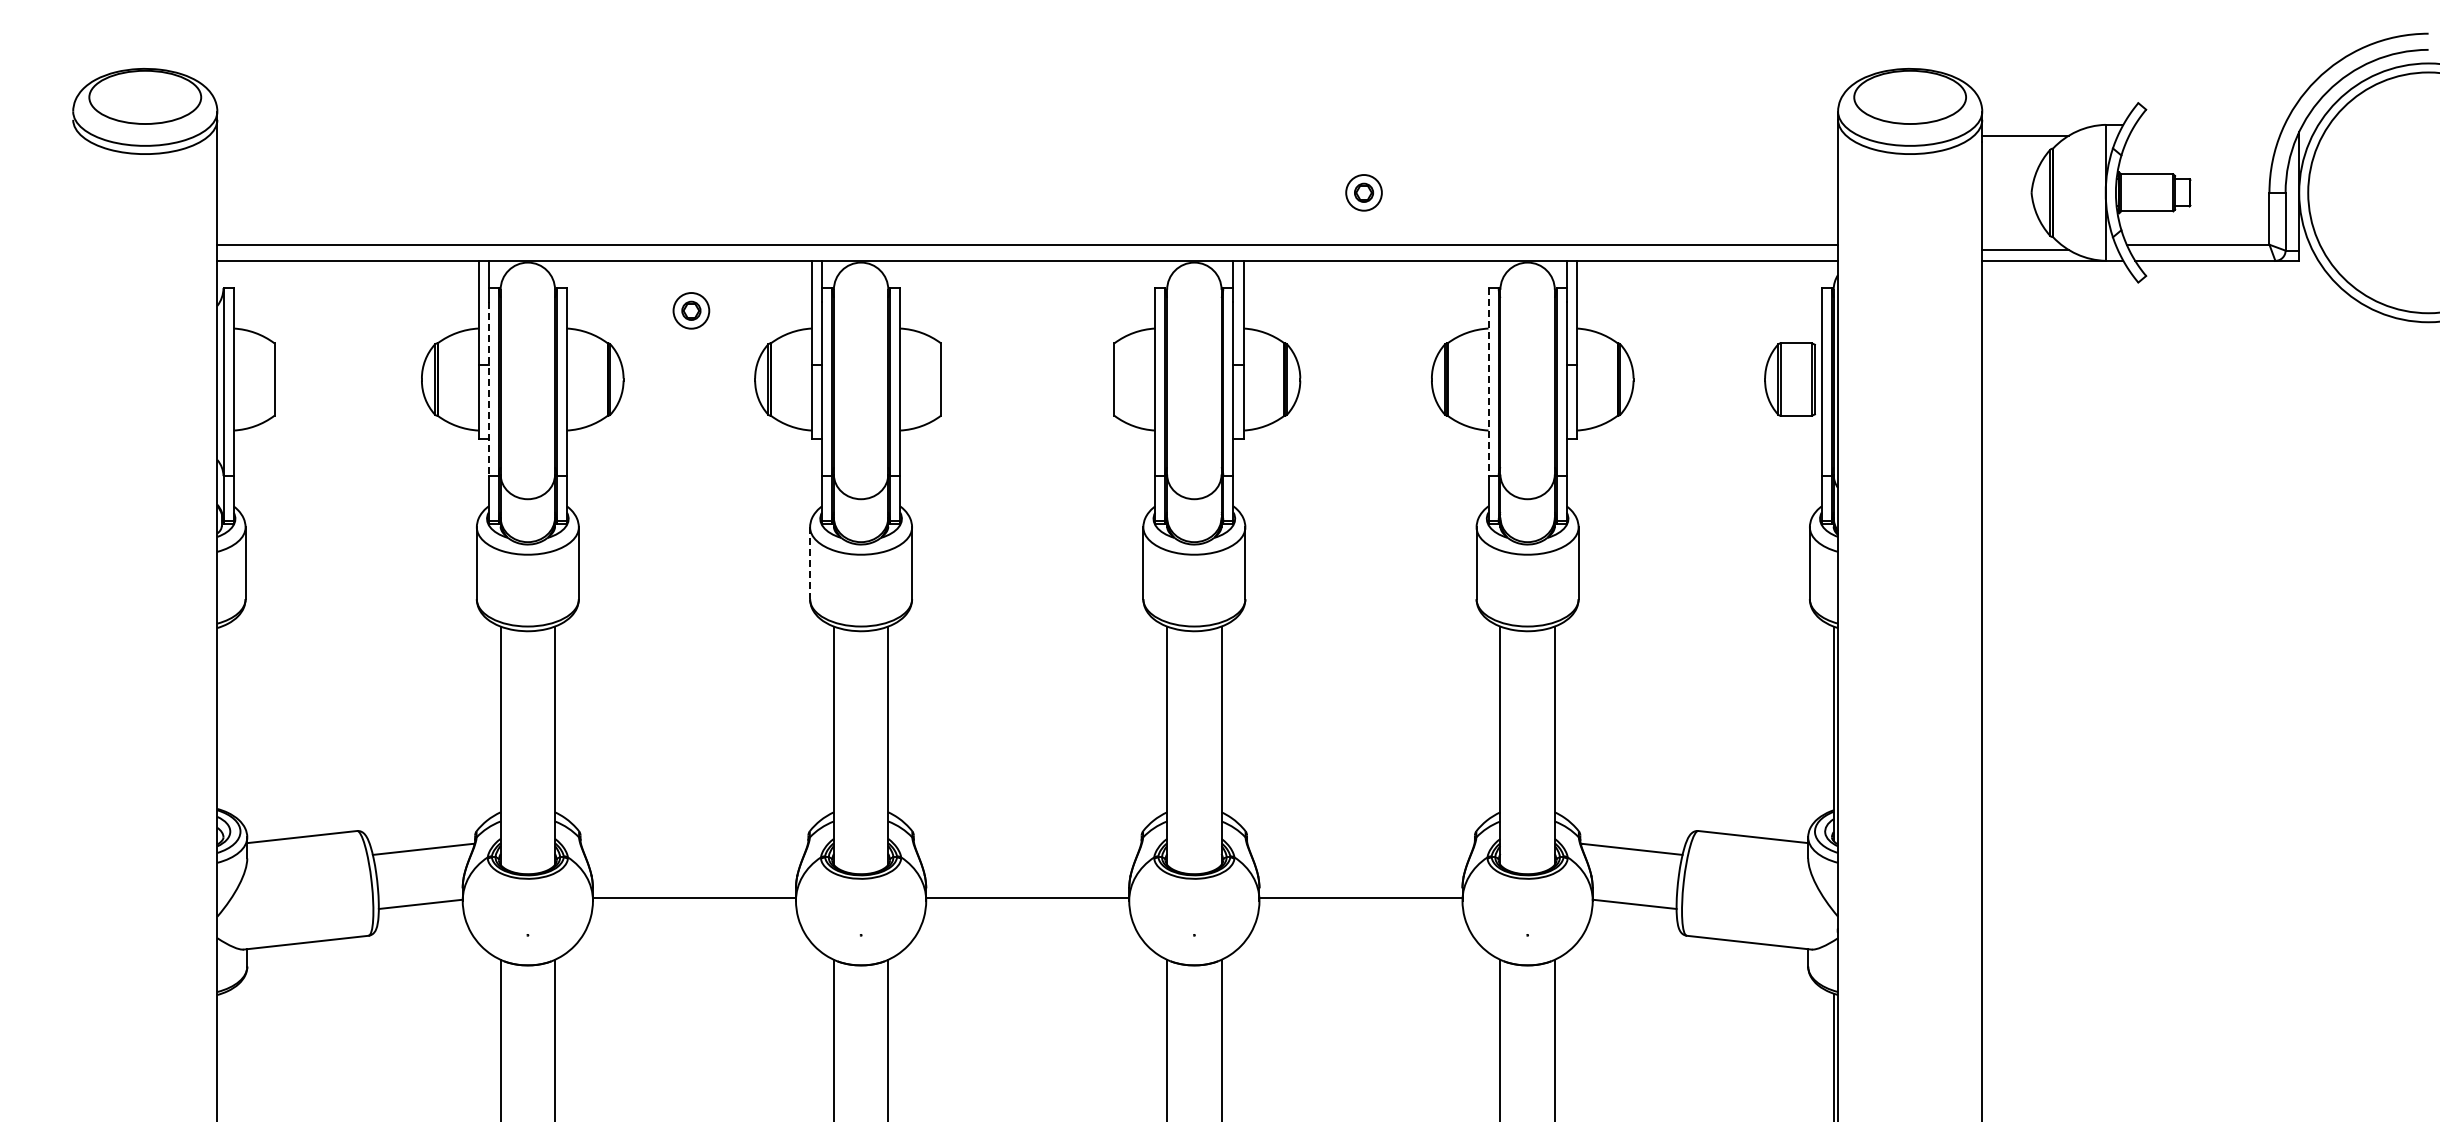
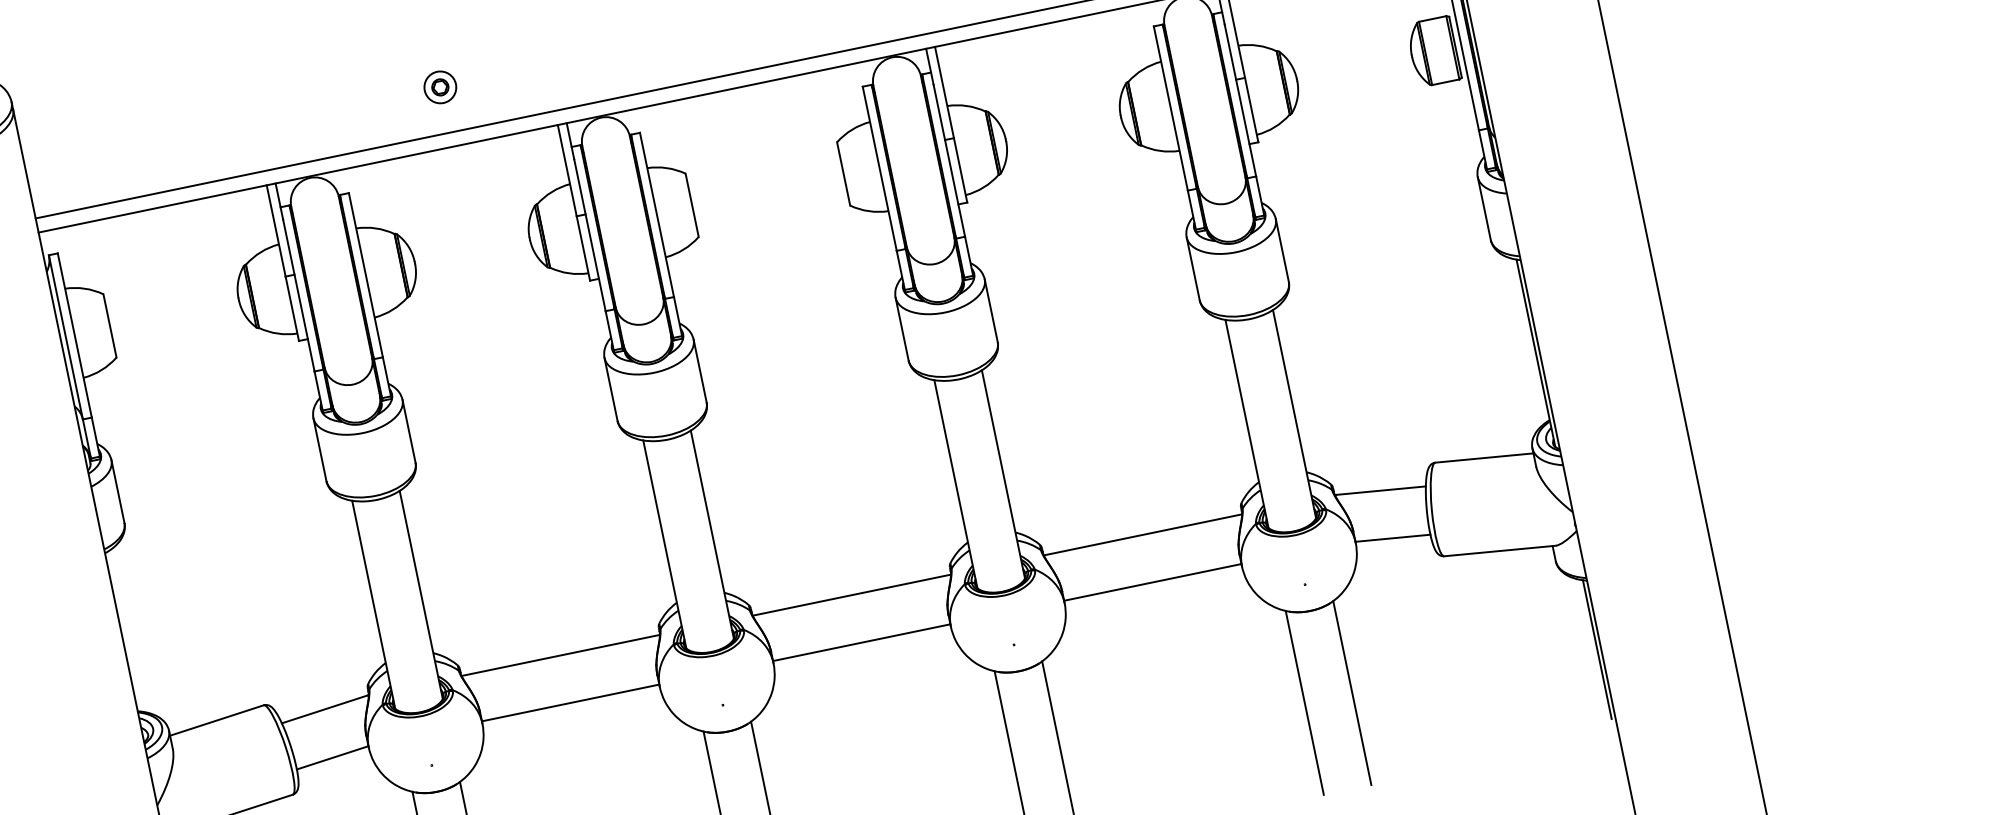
part: (691, 310) -> (440, 87), moved
line: (1488, 382) -> (1170, 108), dashed -> solid
line: (488, 389) -> (298, 295), dashed -> solid
line: (810, 563) -> (611, 389), dashed -> solid
line: (694, 843) -> (560, 655), added
line: (1027, 843) -> (851, 594), added
line: (1360, 843) -> (1142, 534), added

